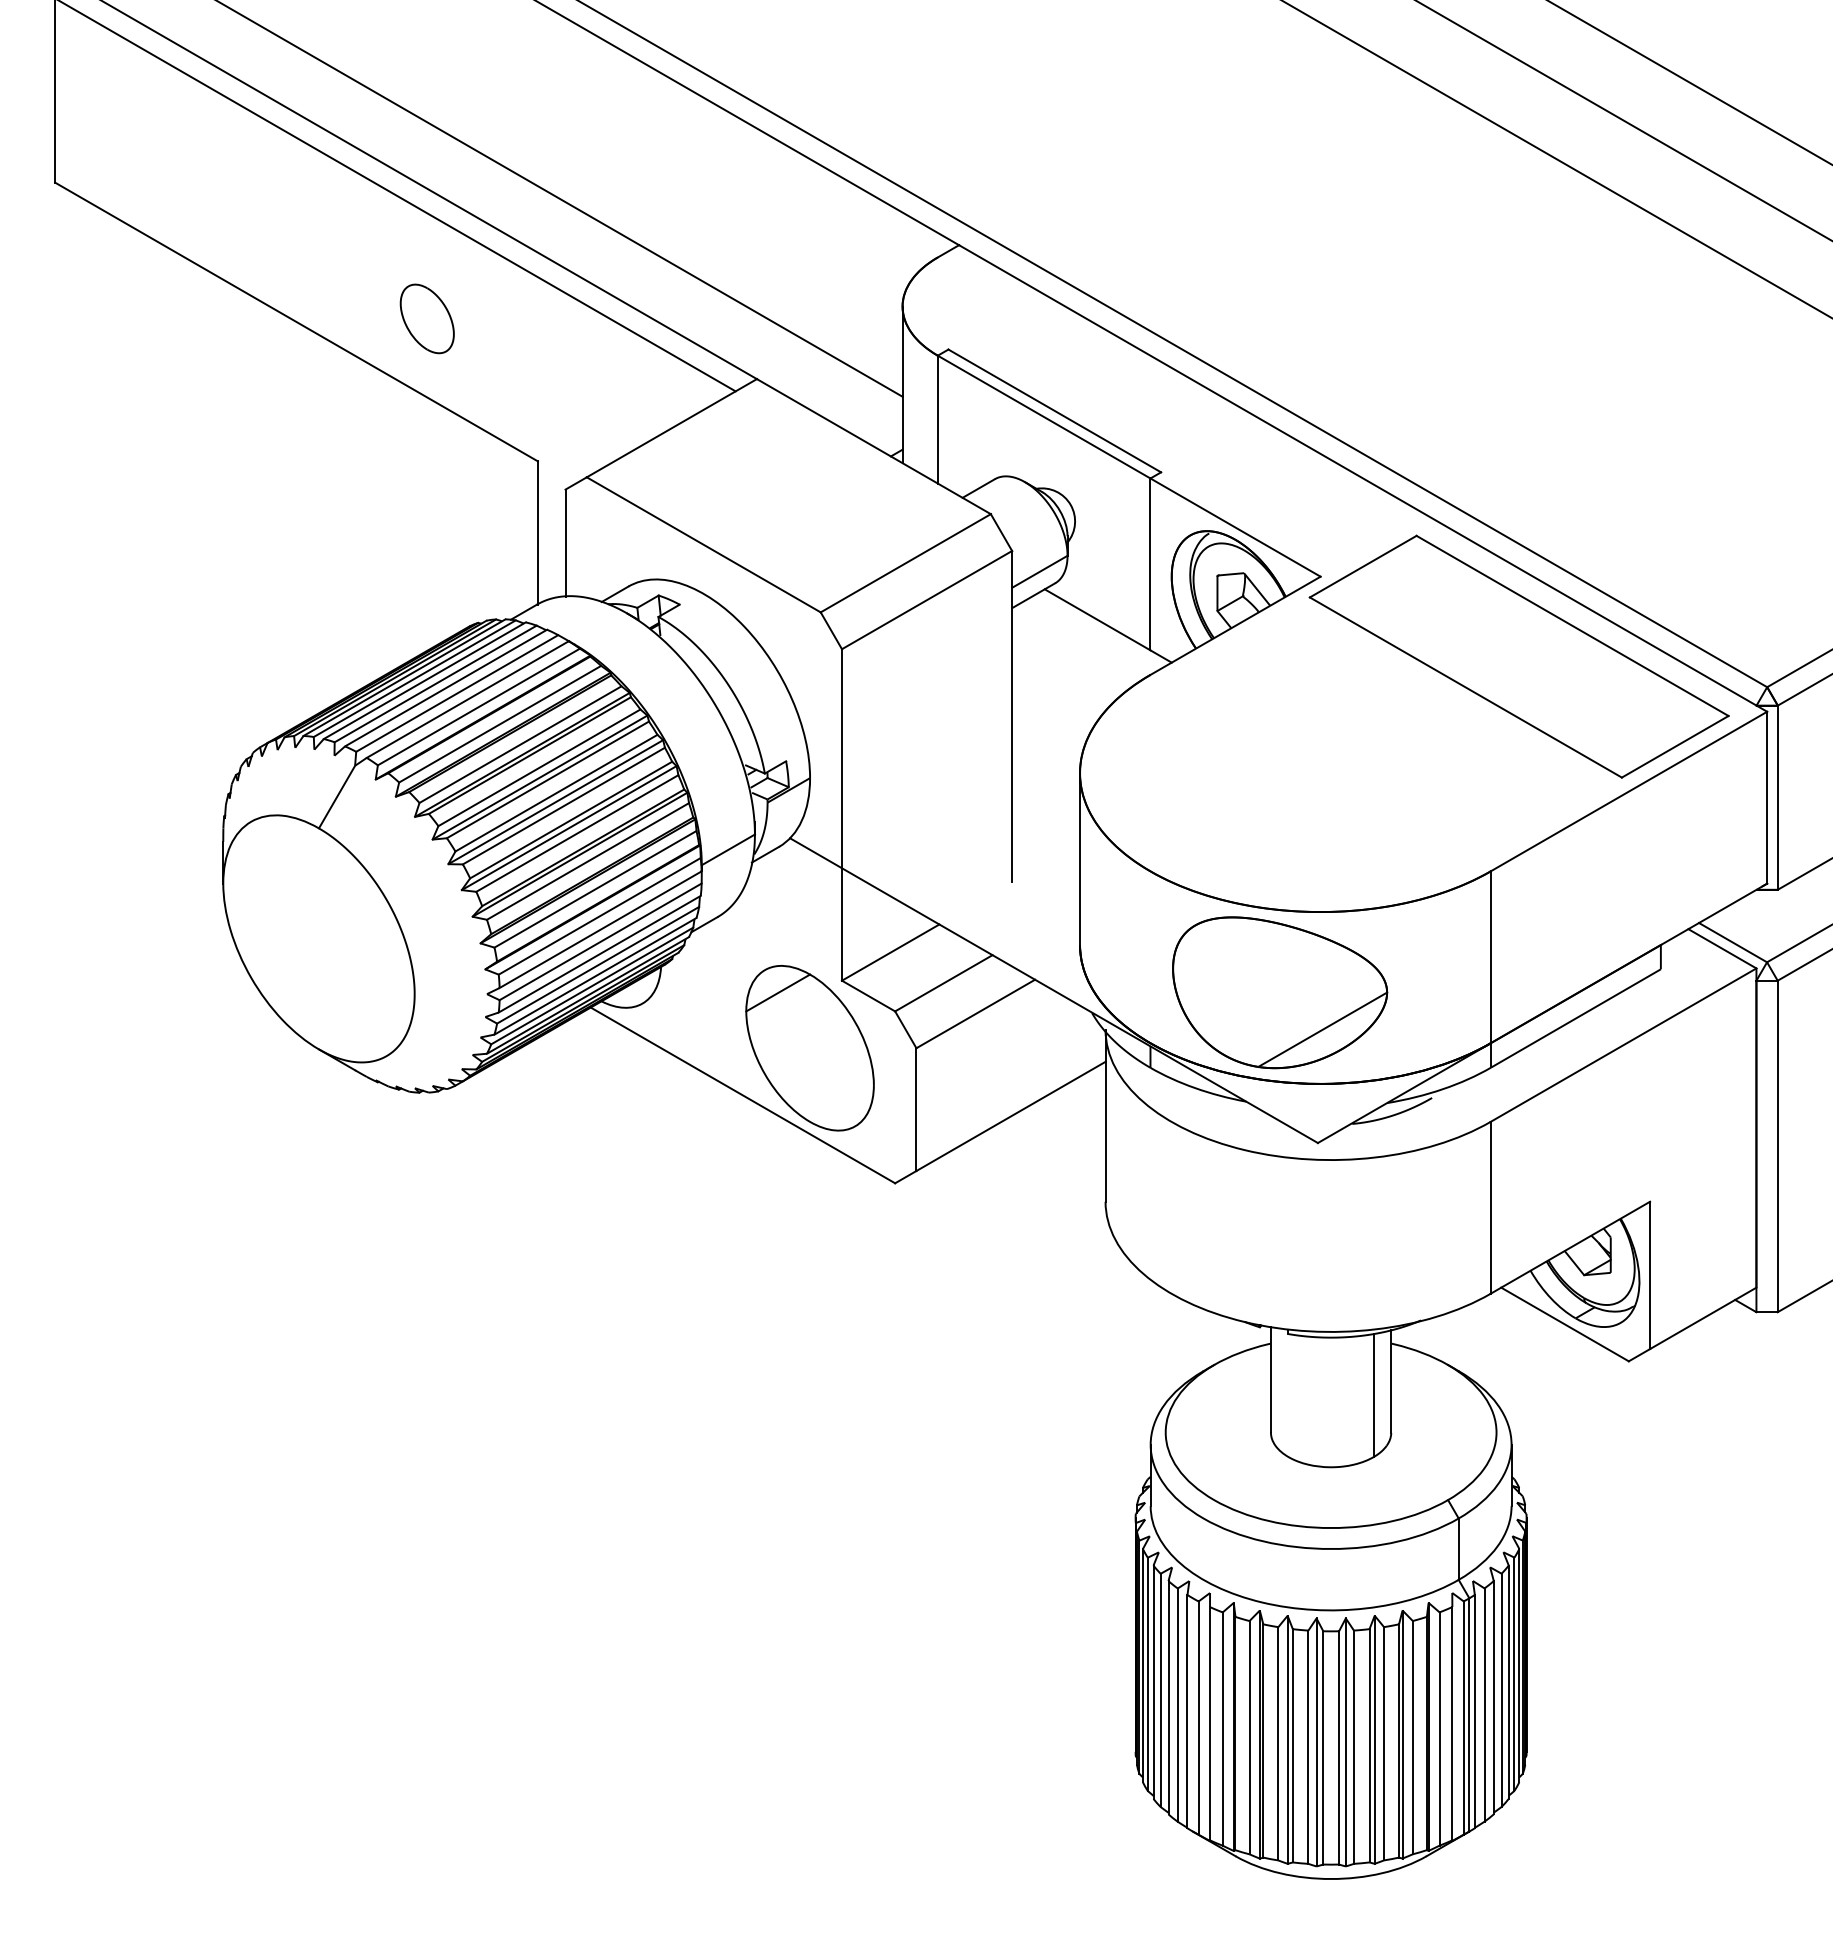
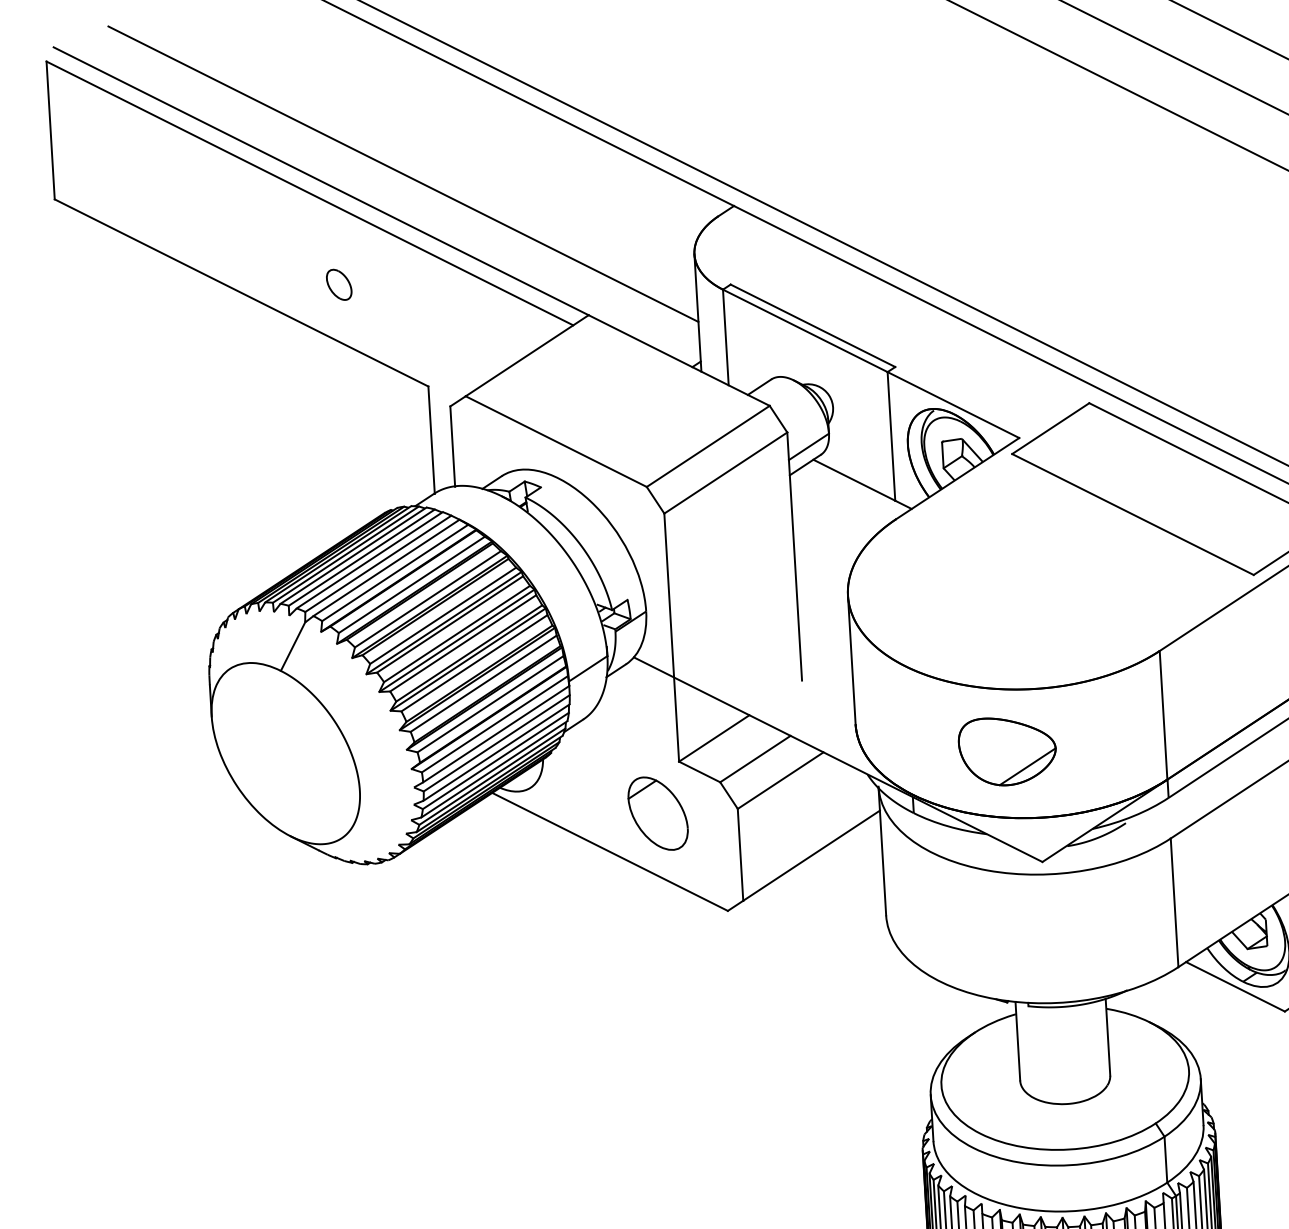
part: (426, 318) -> (338, 284), size x0.6
part: (1280, 992) -> (1007, 750), size x0.6
part: (809, 1048) -> (657, 813), size x0.6
line: (1373, 1394) -> (1095, 1047), removed

